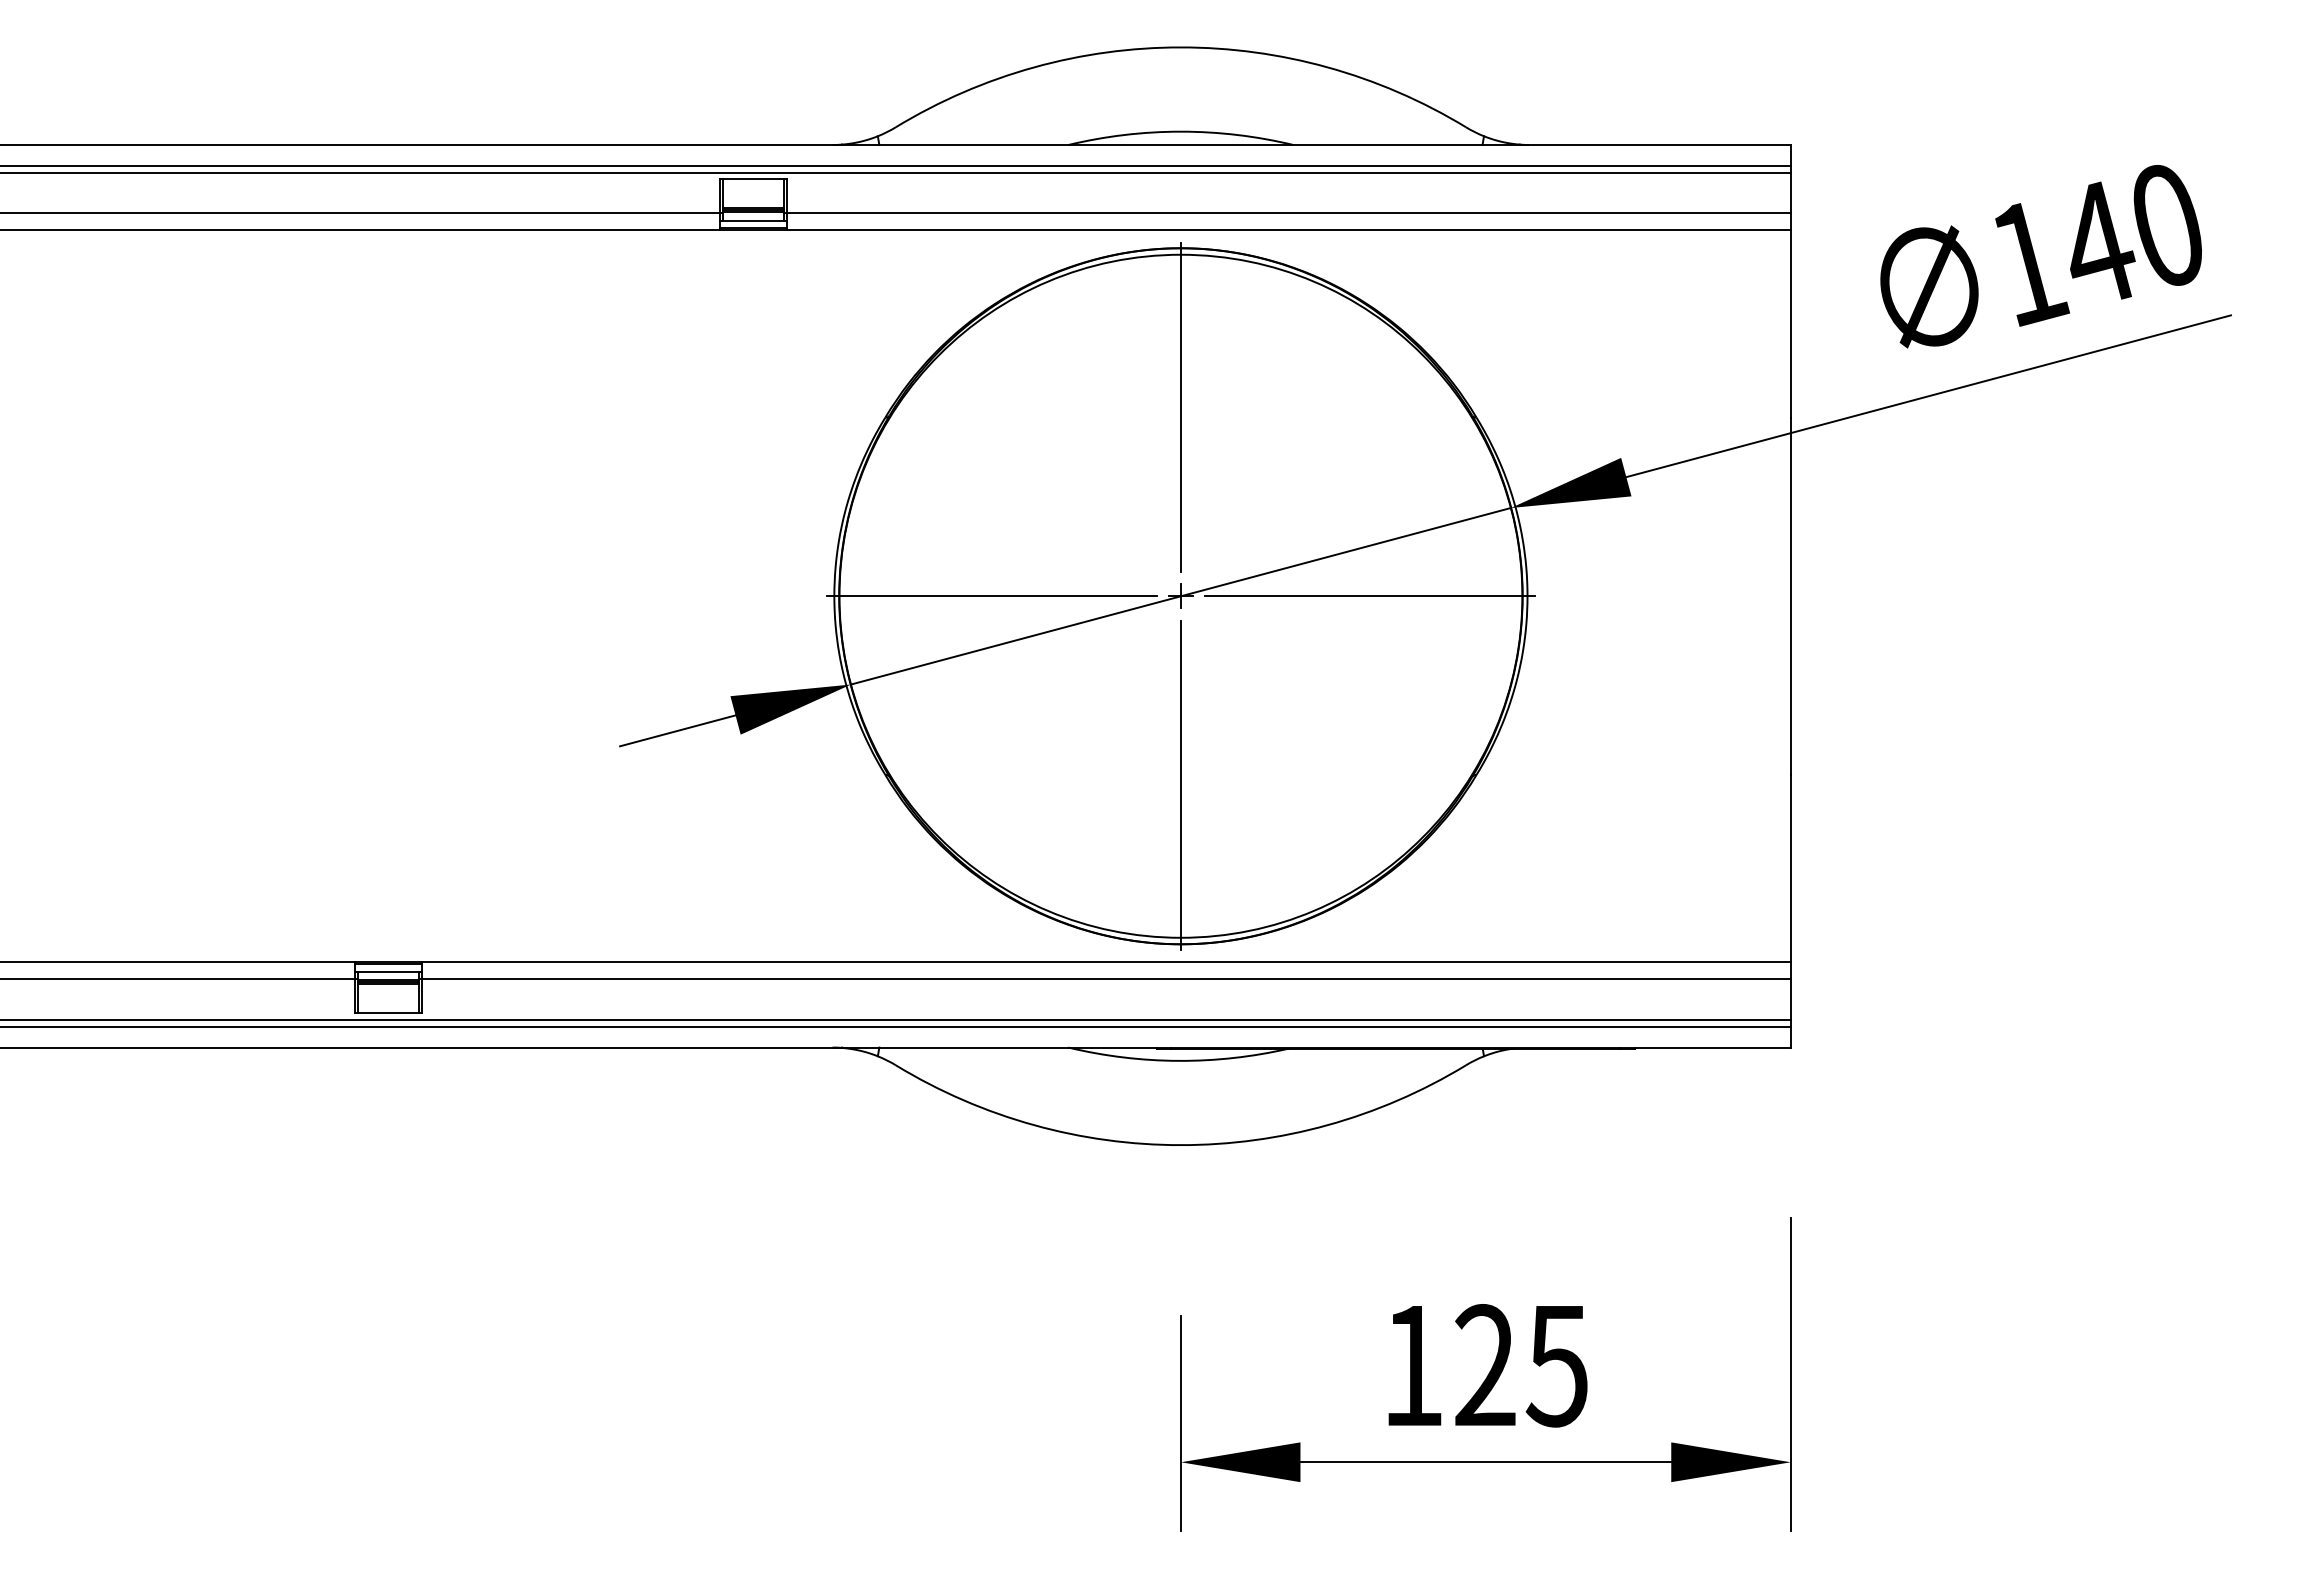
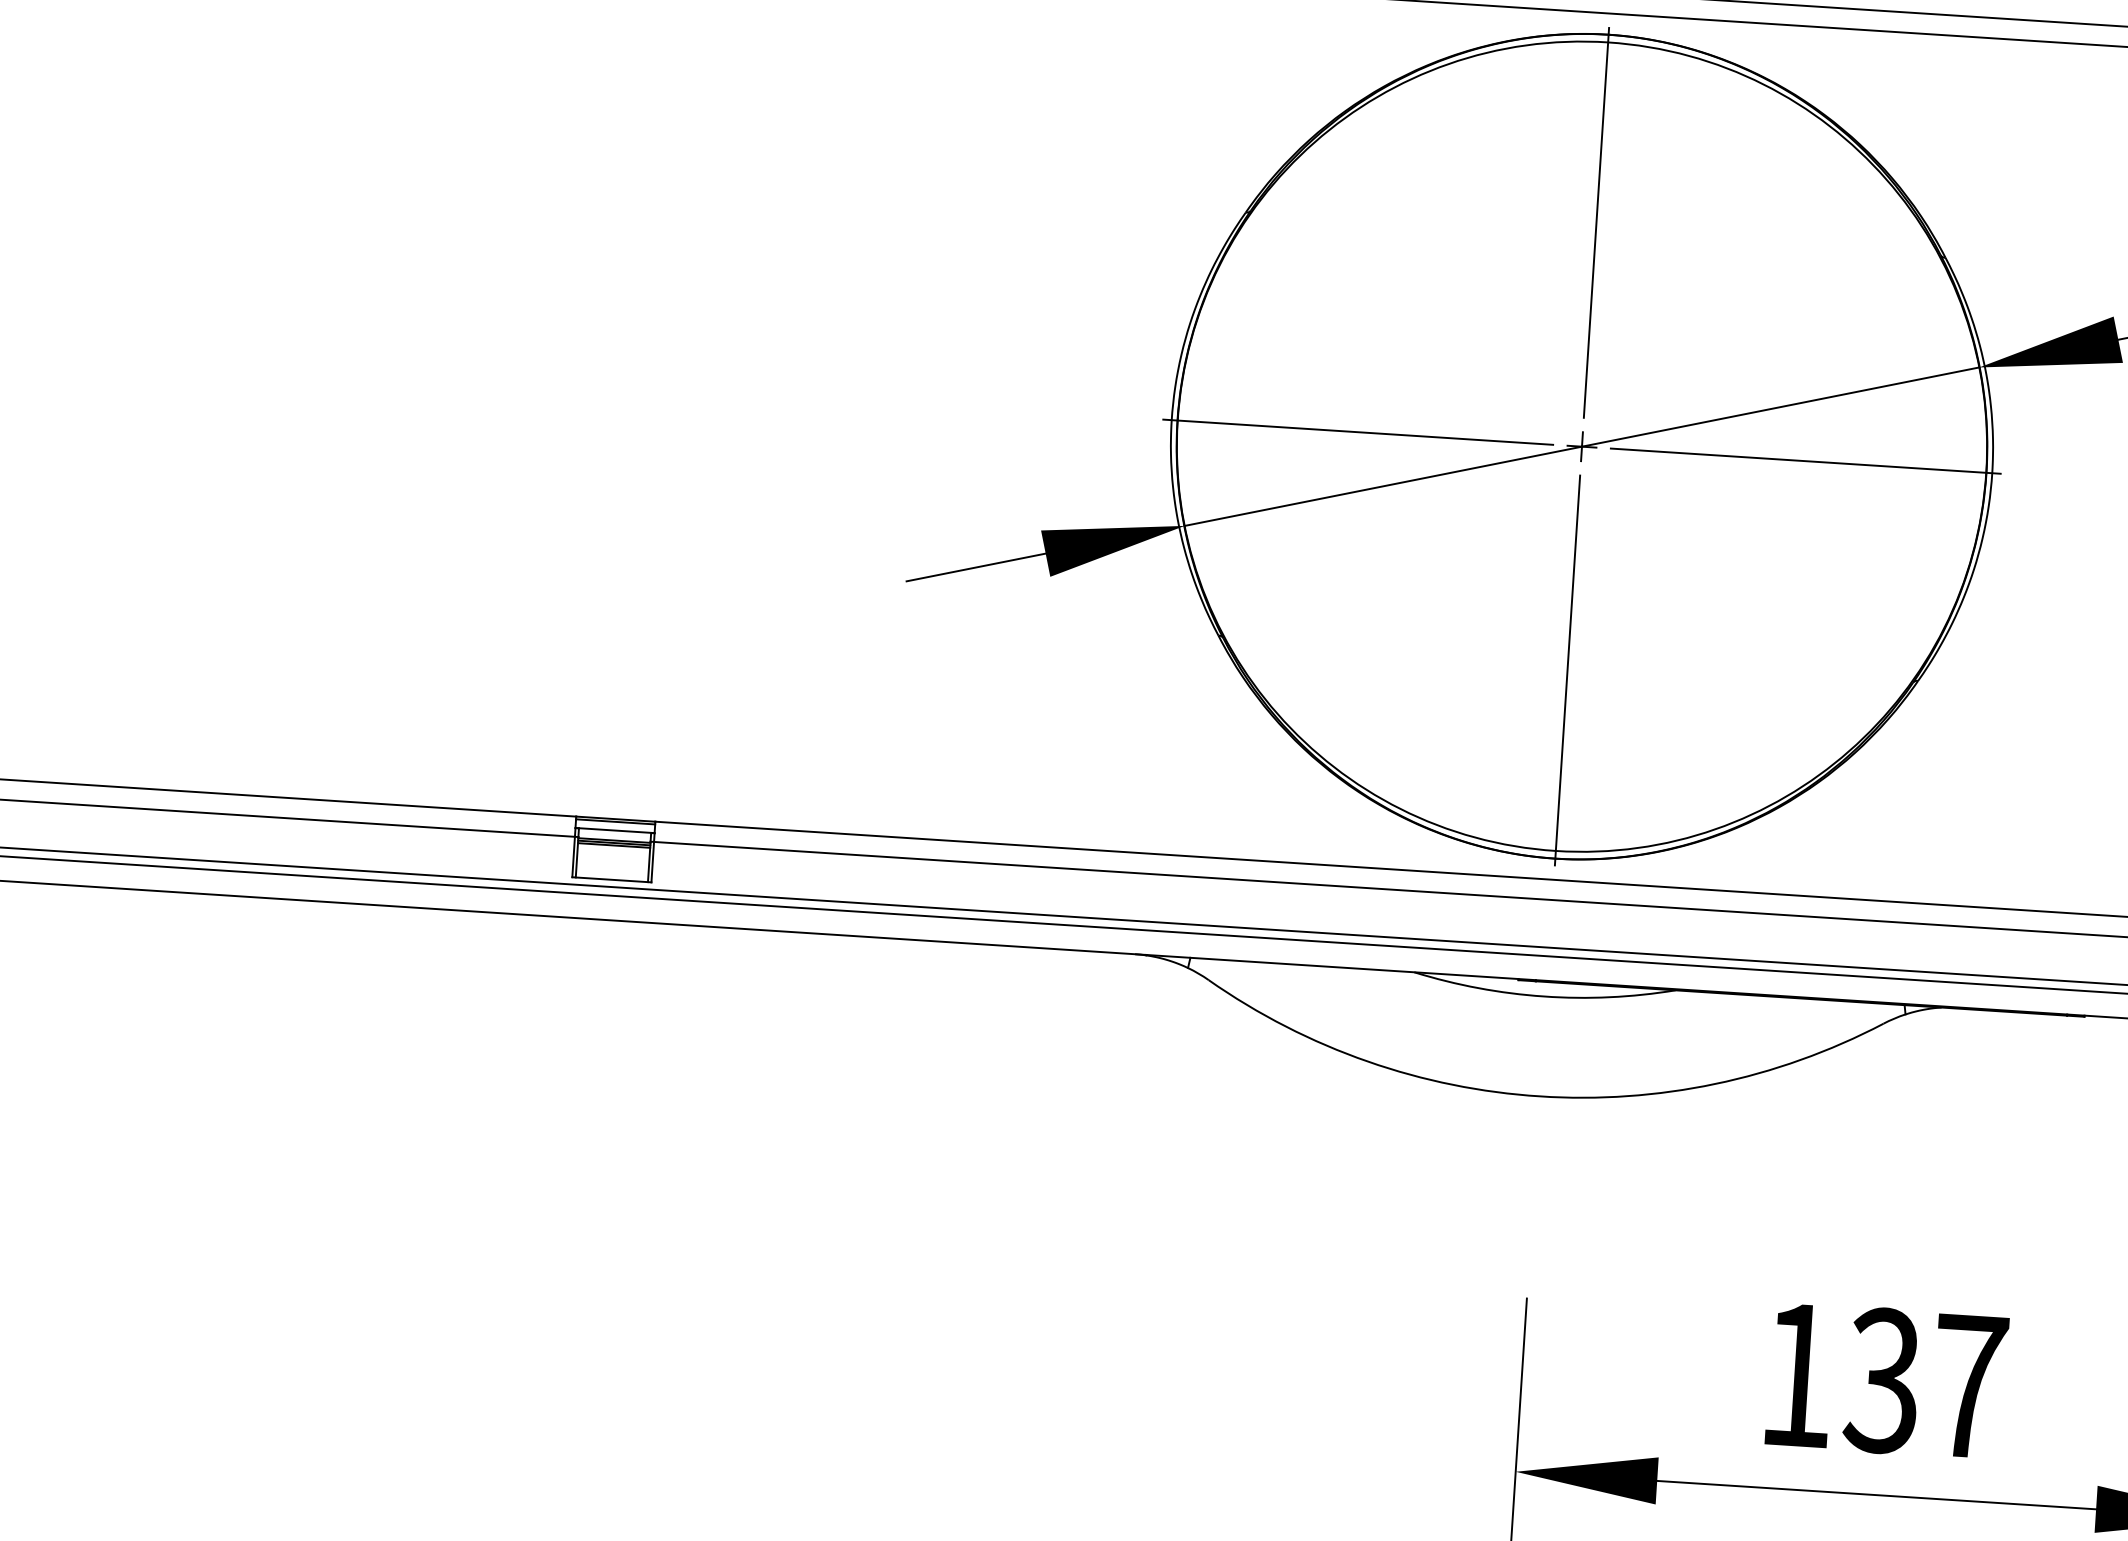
text: (1520, 1365) -> (1925, 1383), 125 -> 137

